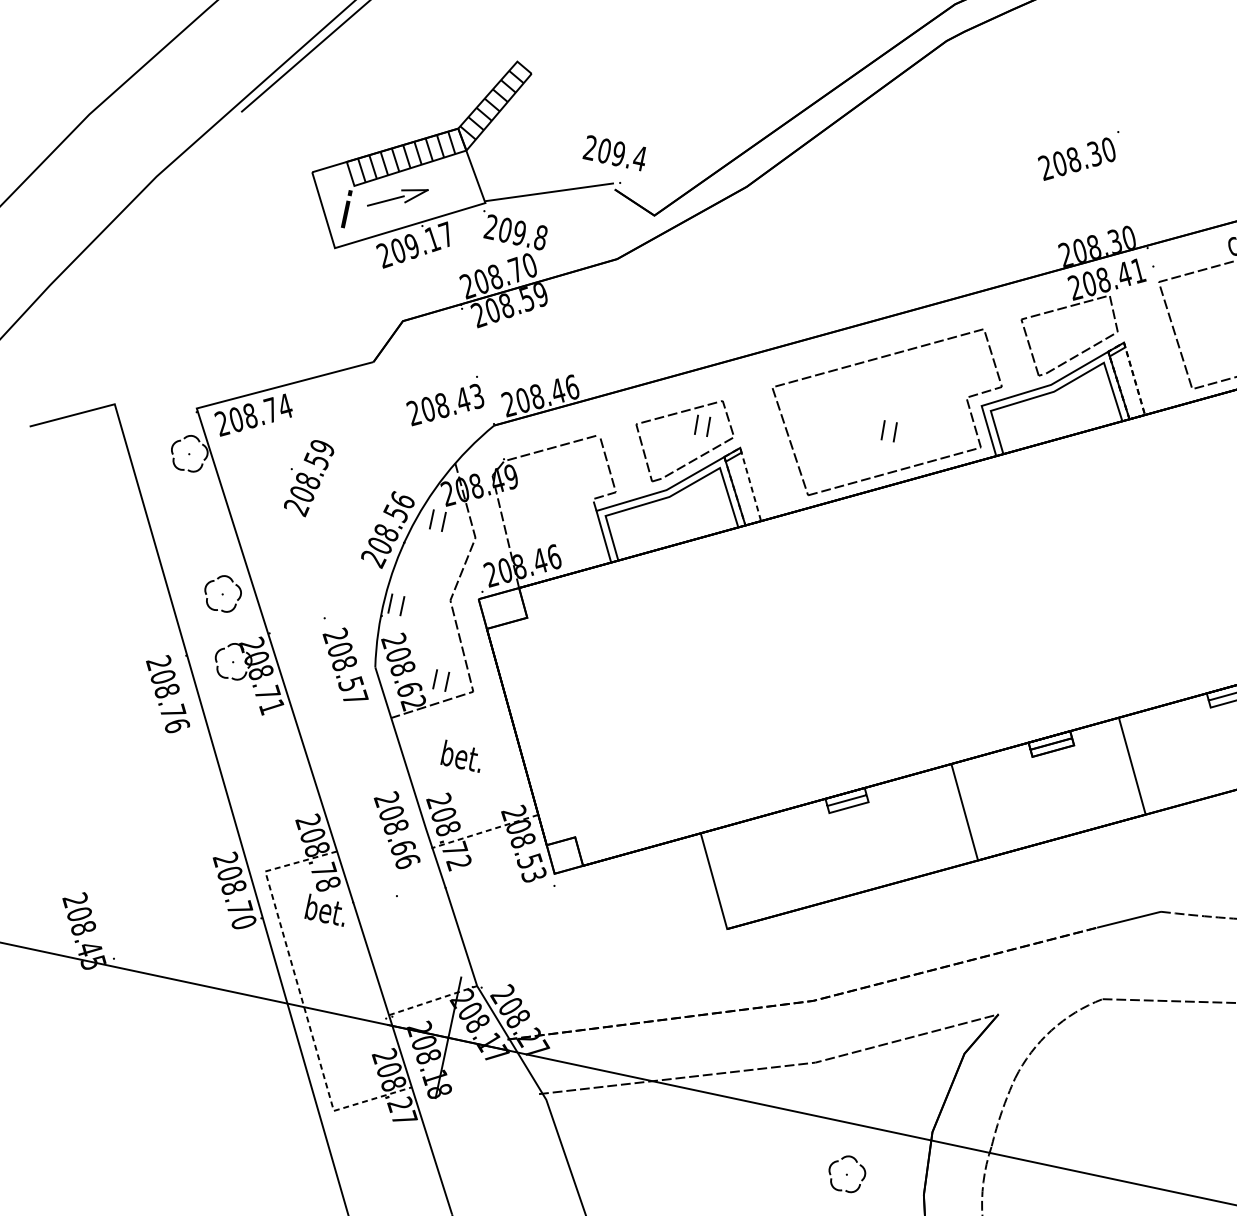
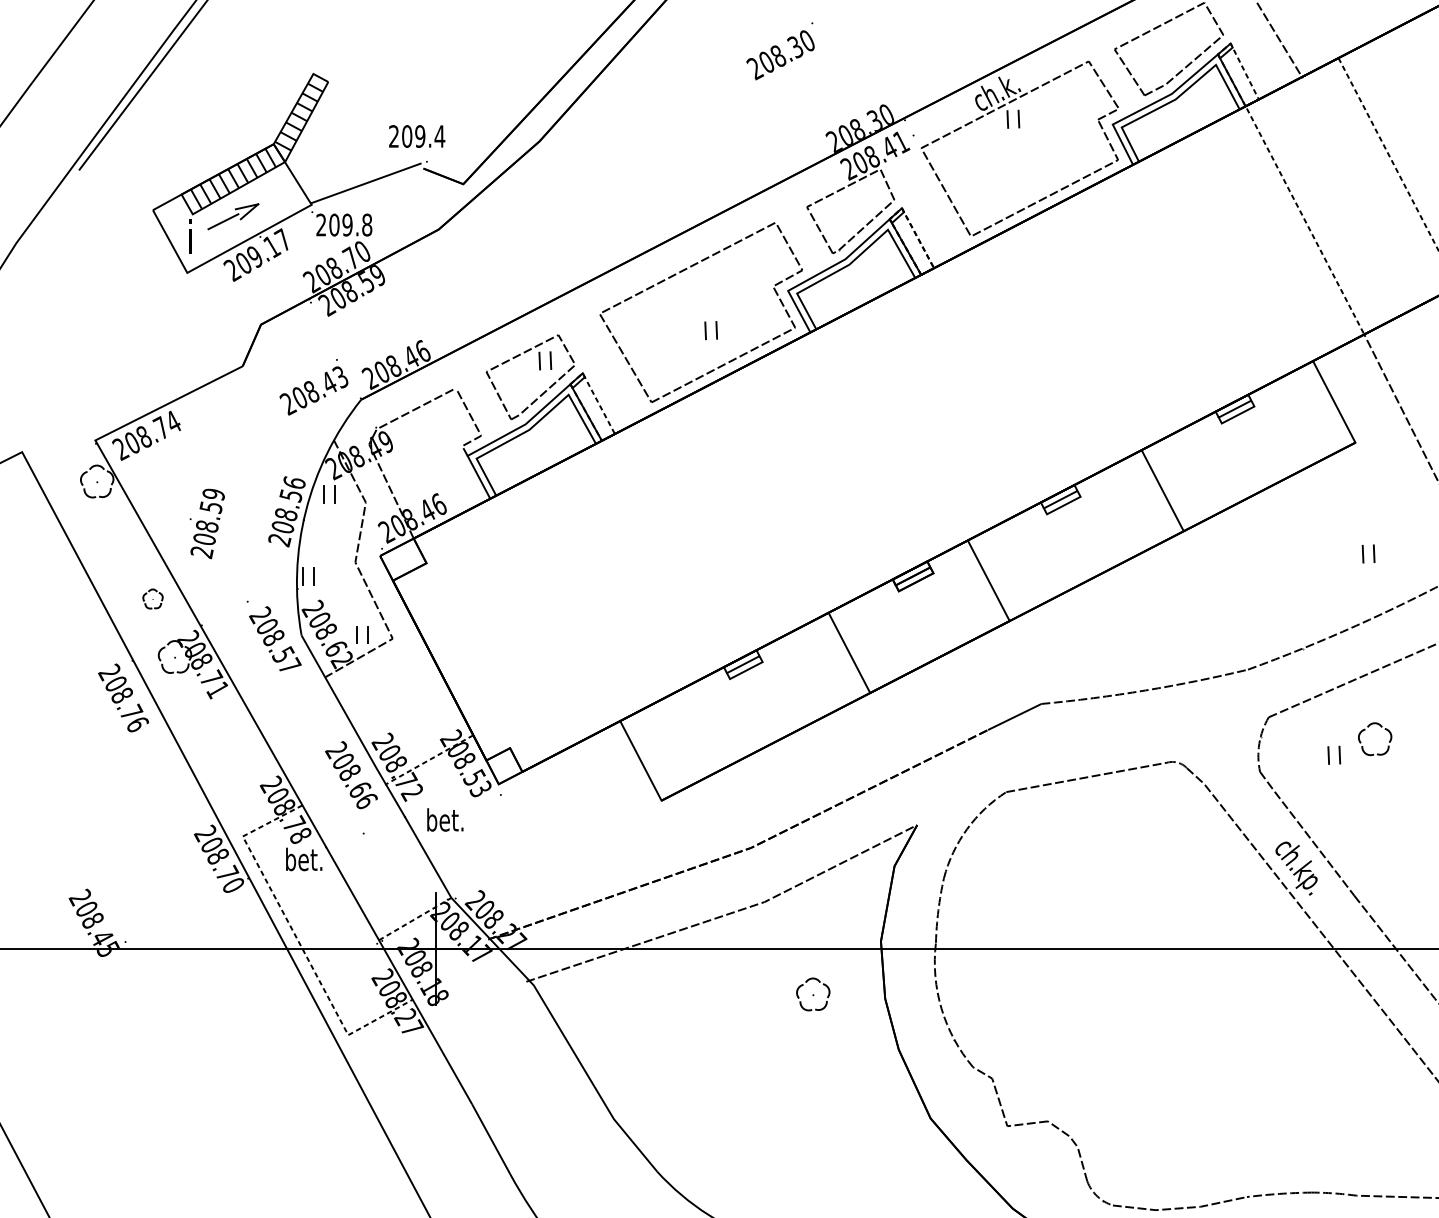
text: (1077, 155) -> (780, 51), moved
text: (307, 477) -> (206, 523), moved
part: (222, 592) -> (152, 598), size x0.6
text: (462, 756) -> (445, 819), moved

